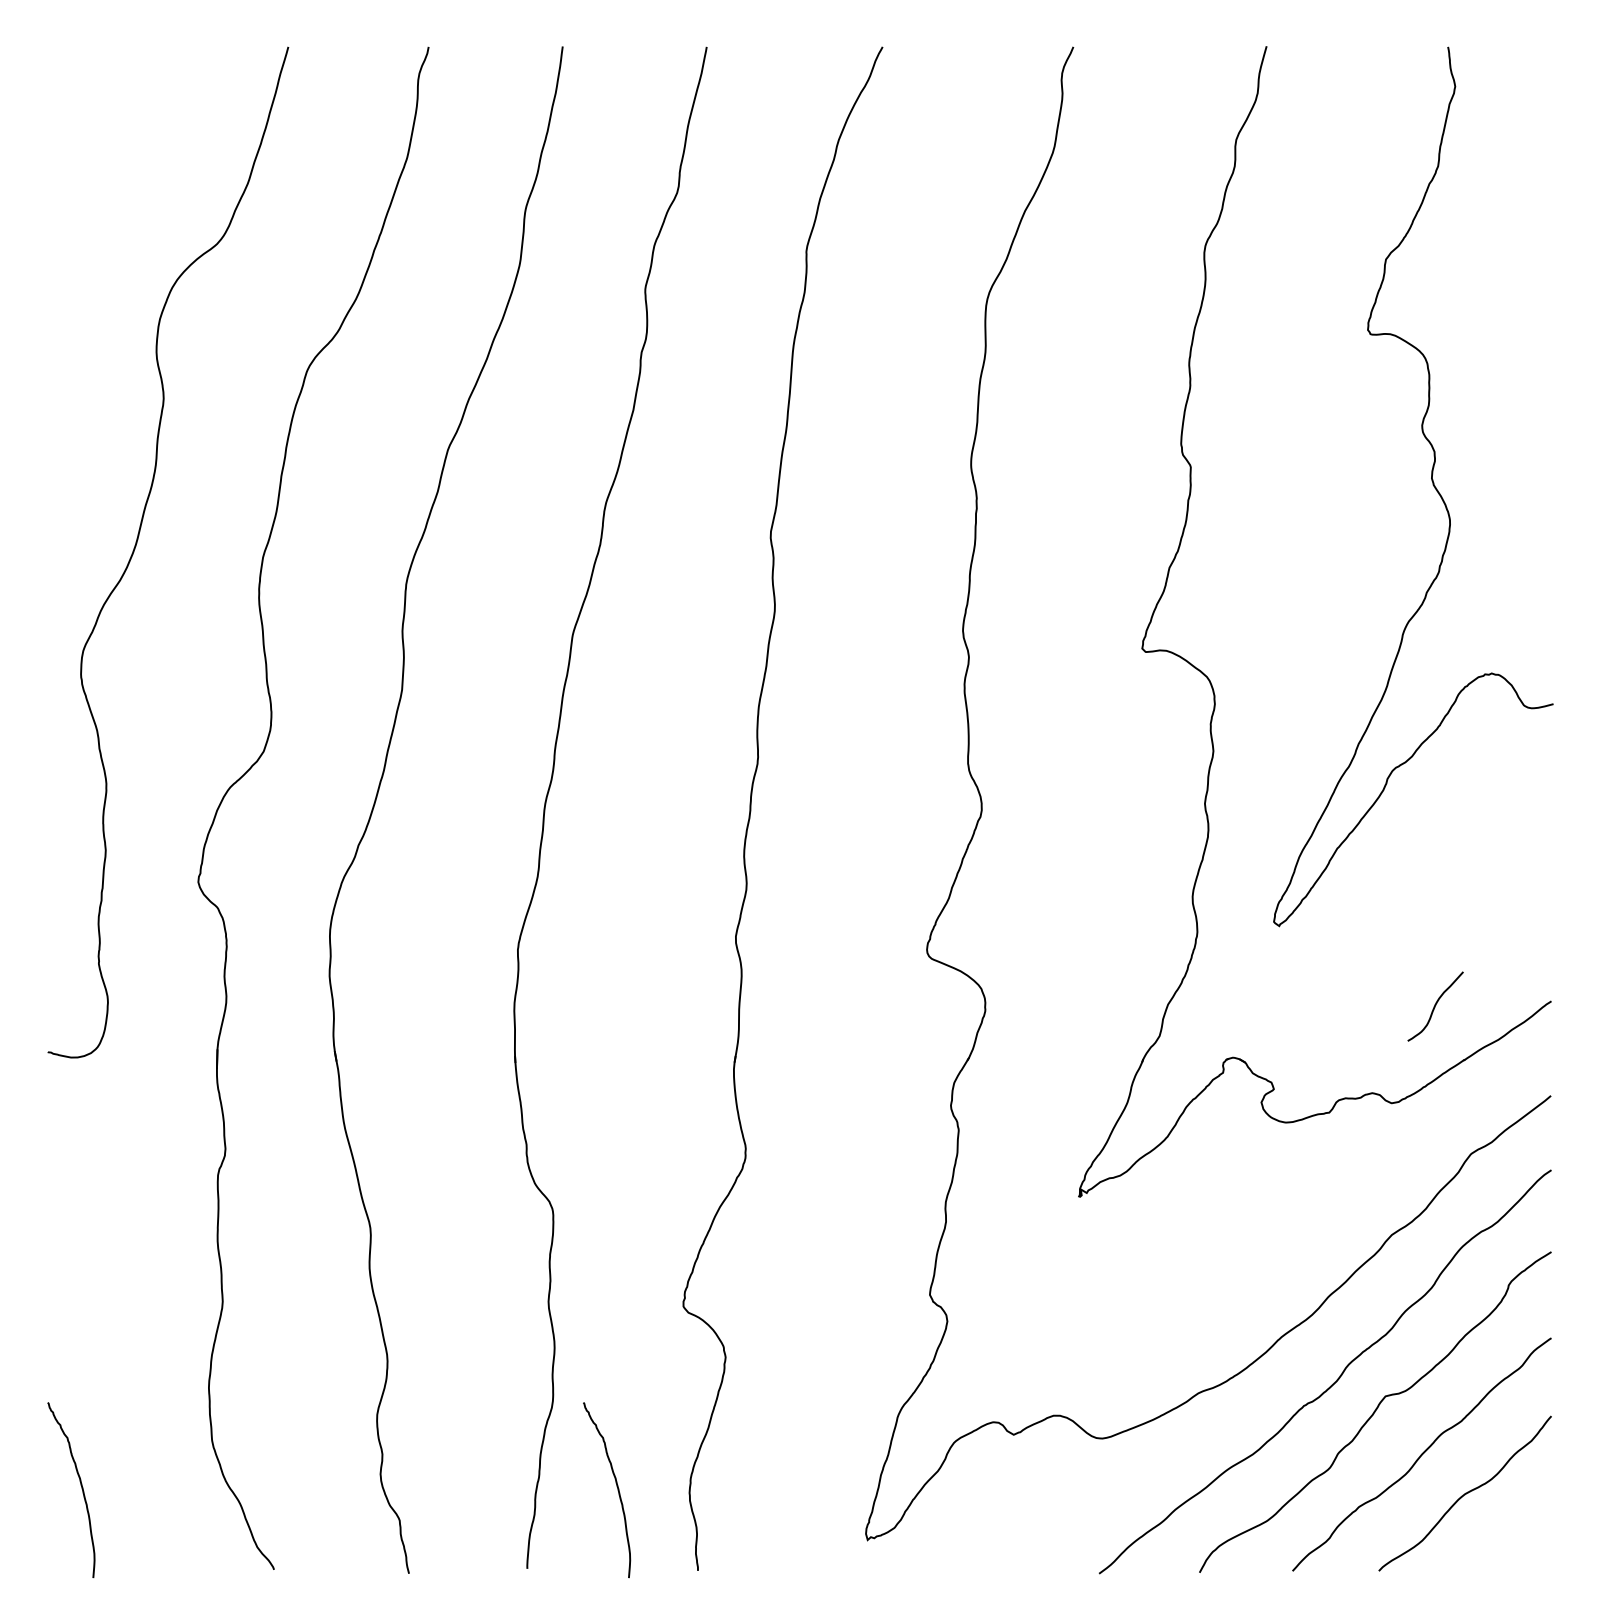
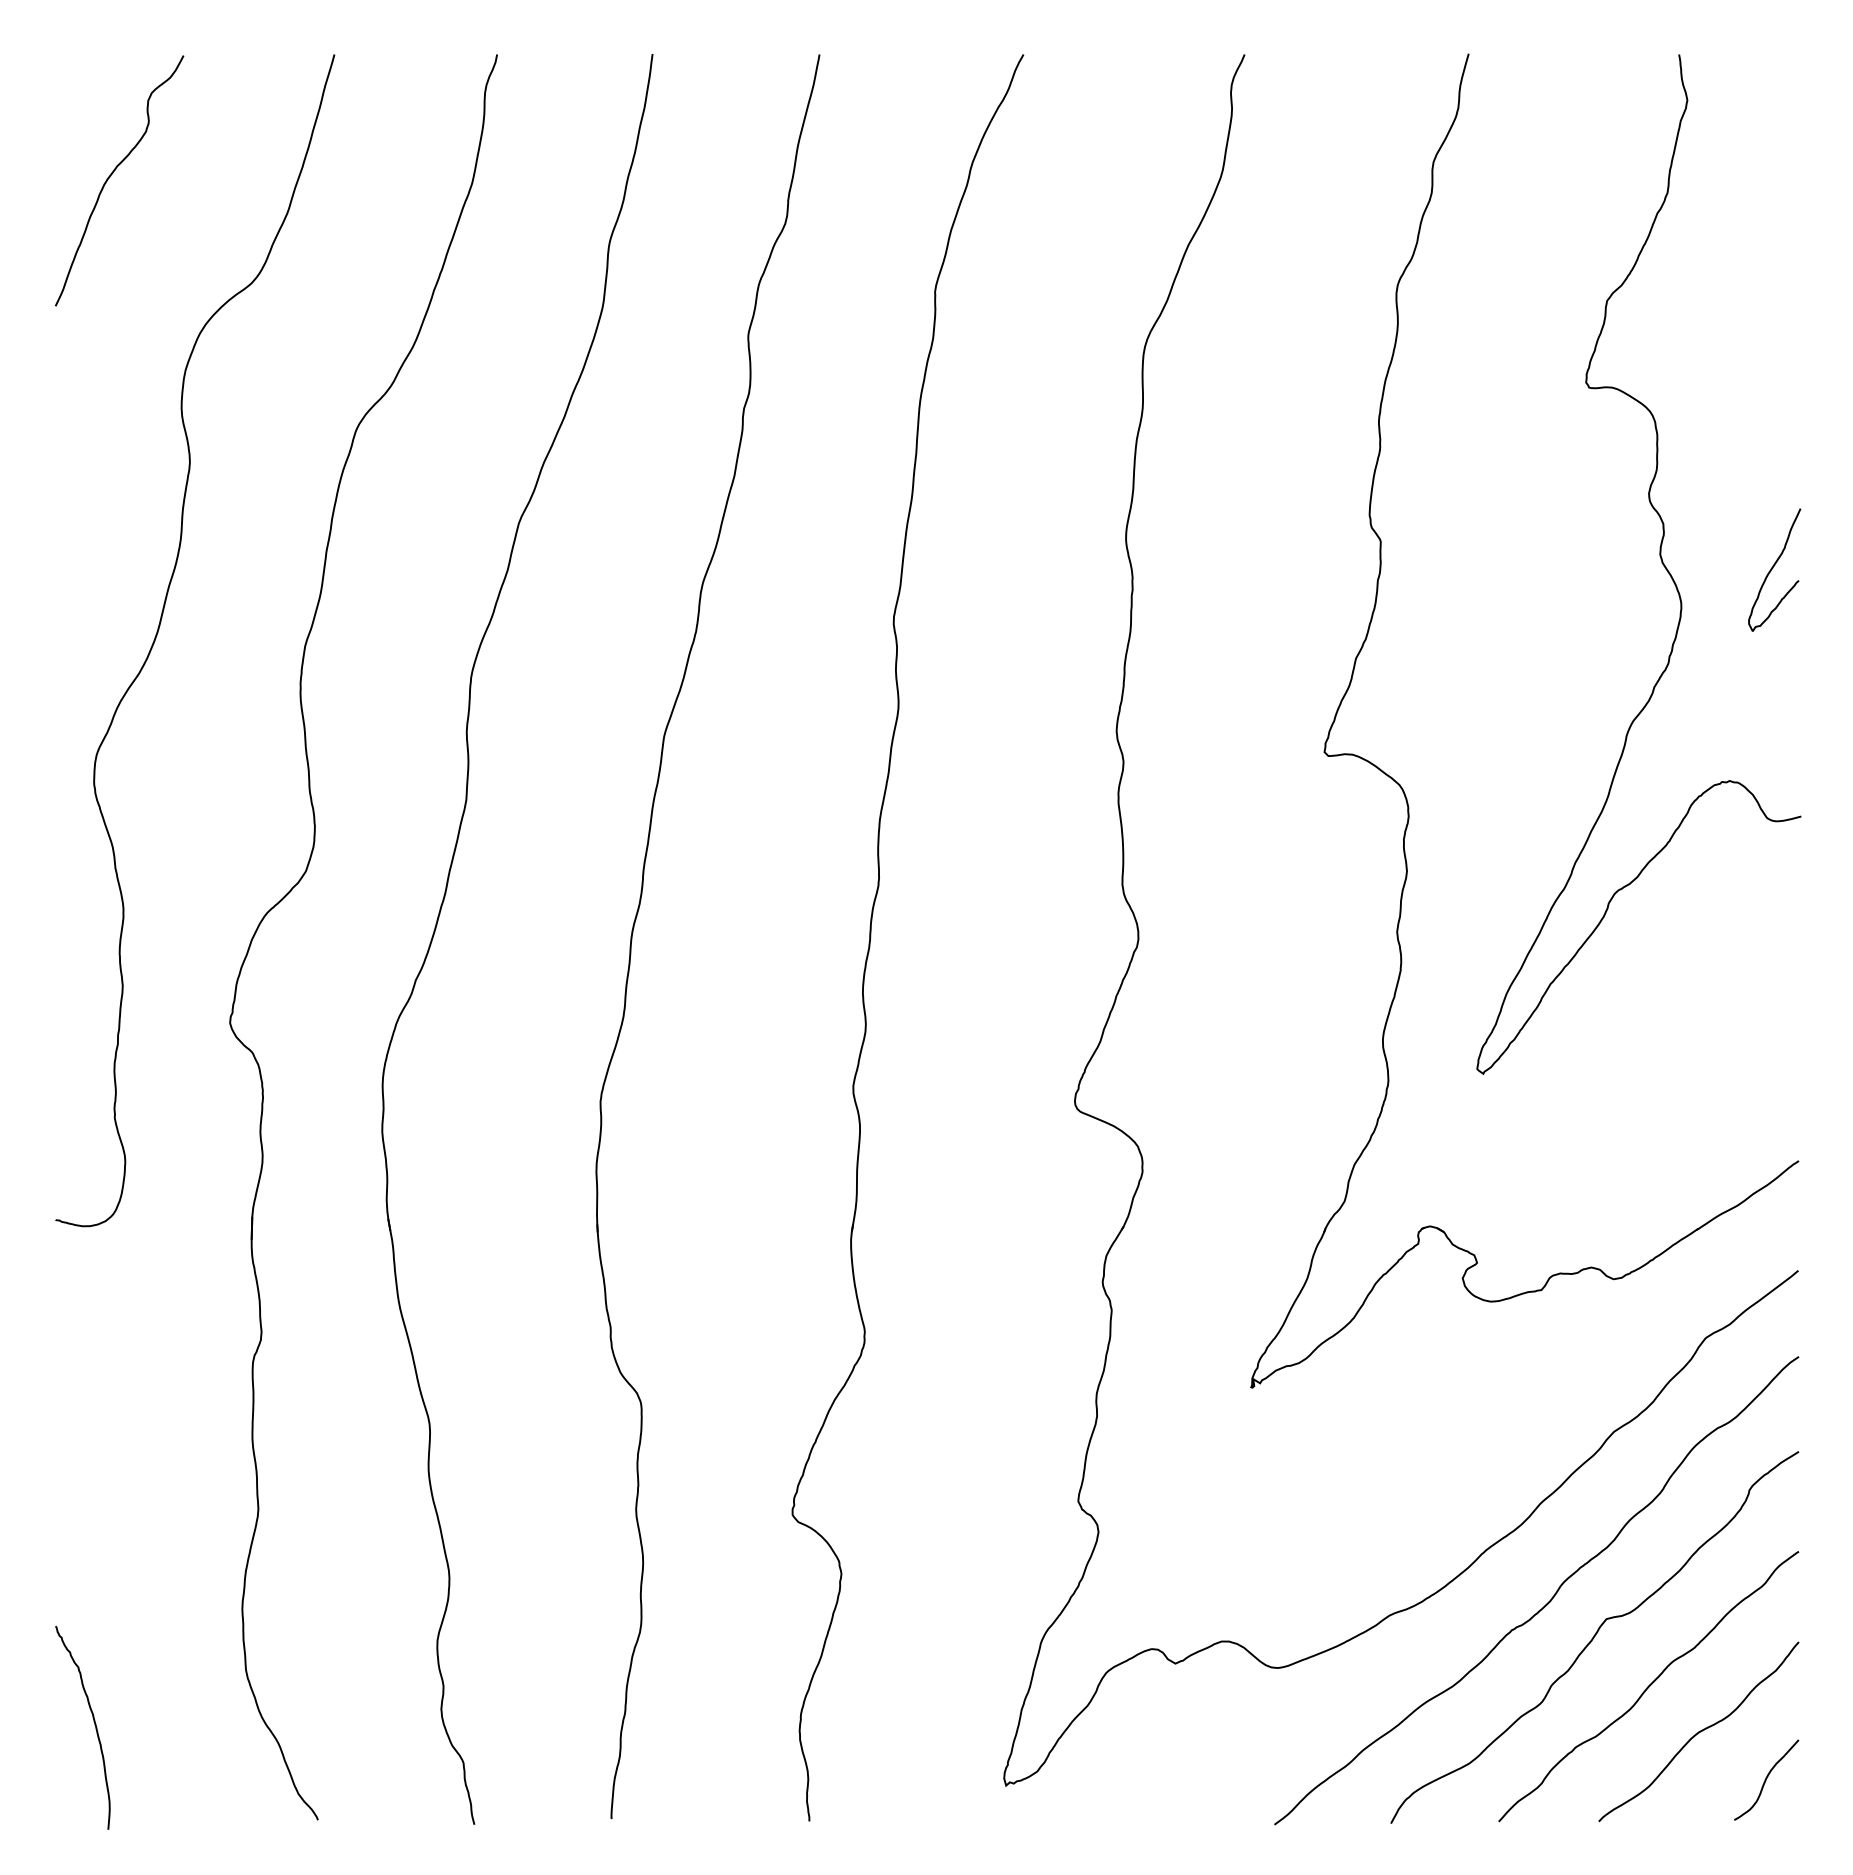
curve: (97, 149) -> (113, 173), added
curve: (1529, 490) -> (1773, 568), added
curve: (1435, 1006) -> (1766, 1779), moved
curve: (617, 1488) -> (715, 1725), removed

